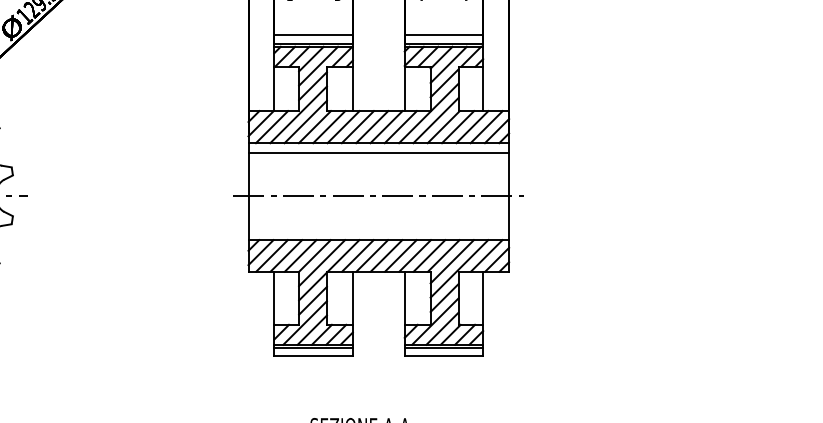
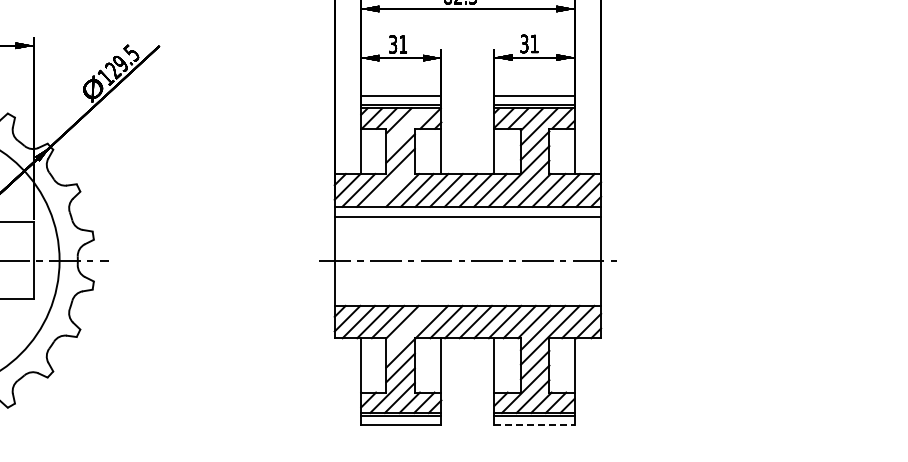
line: (318, 66) -> (406, 128), removed
line: (305, 121) -> (392, 184), removed
line: (321, 262) -> (409, 328), removed
line: (444, 356) -> (535, 424), solid -> dashed

